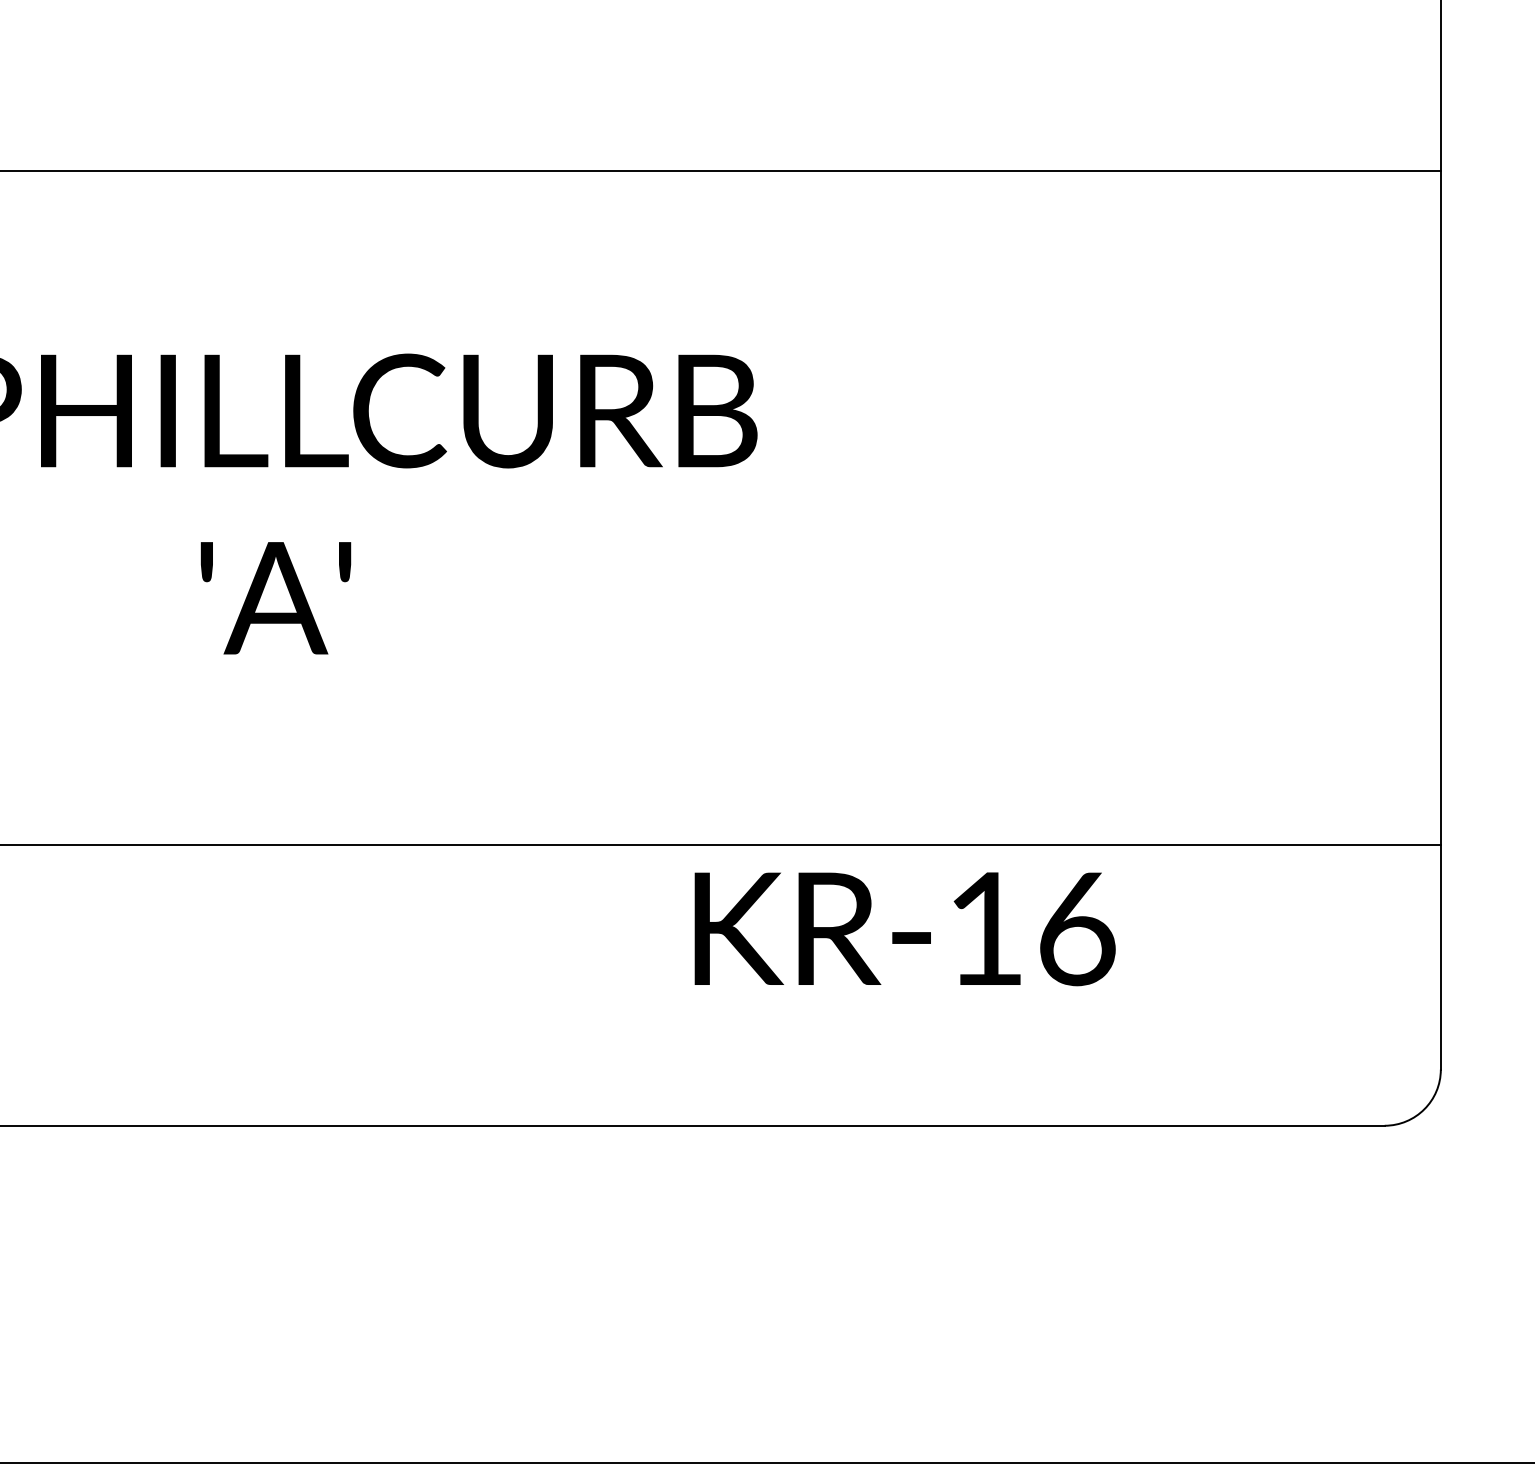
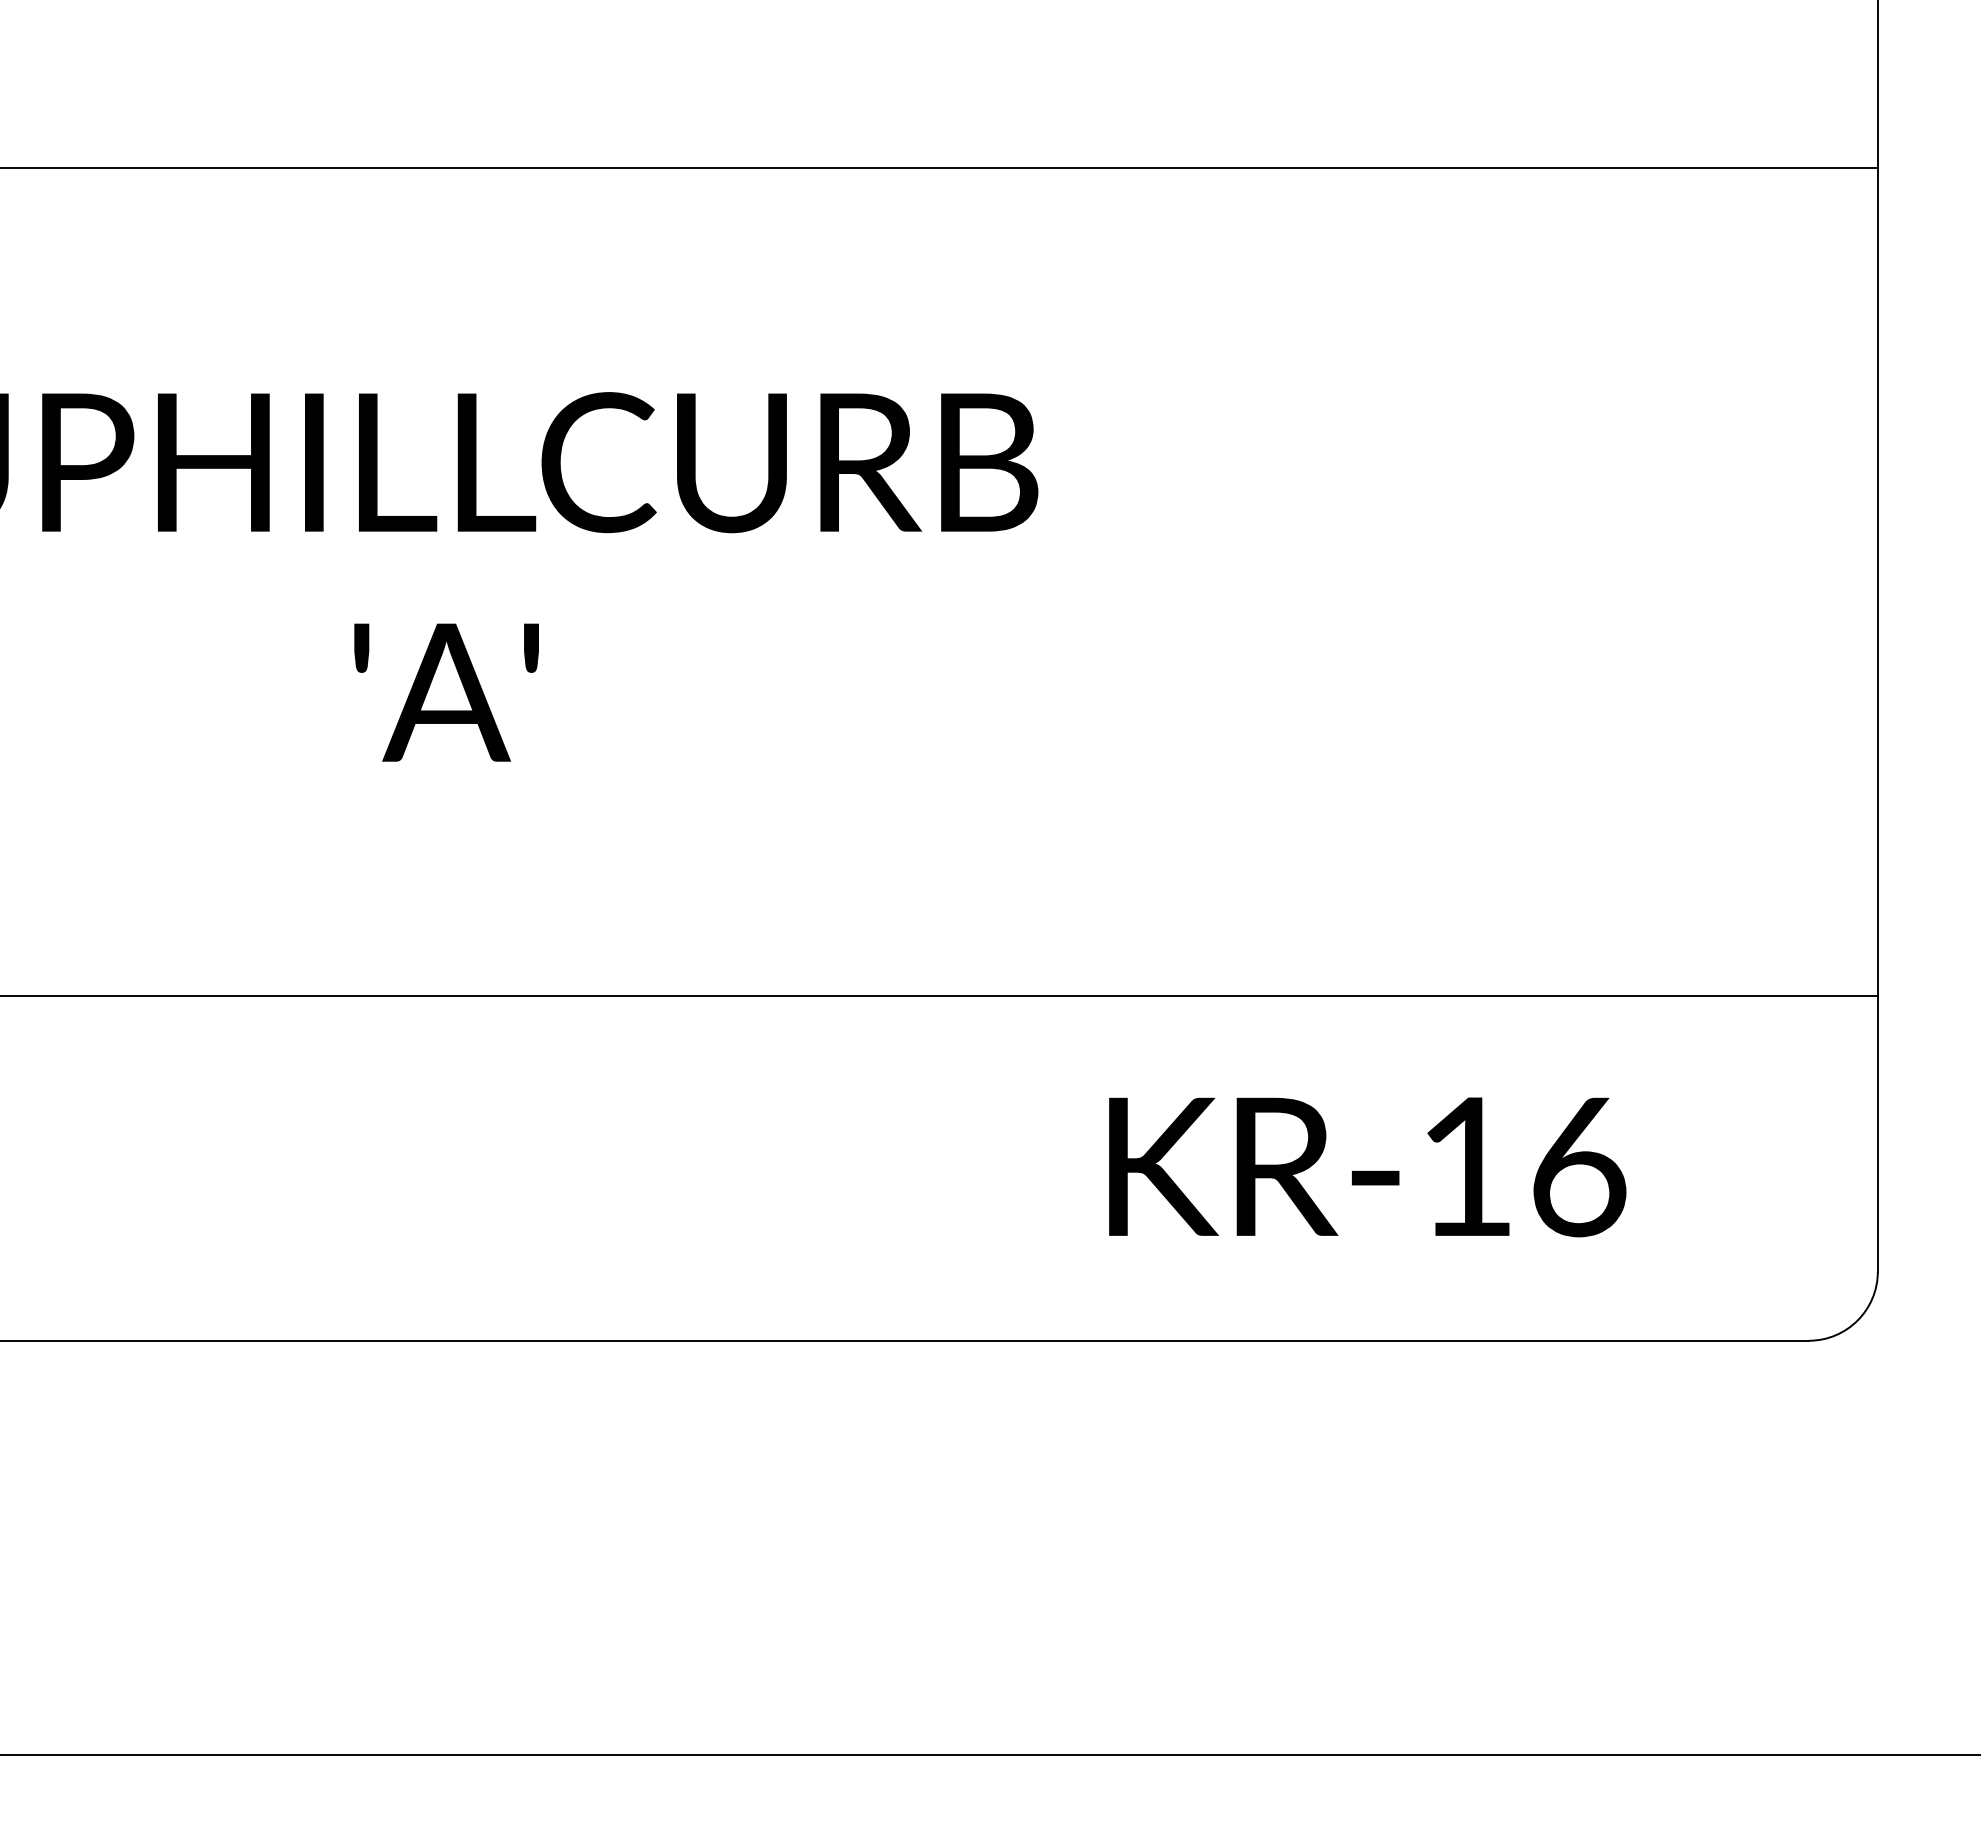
text: (905, 929) -> (1367, 1167), moved

